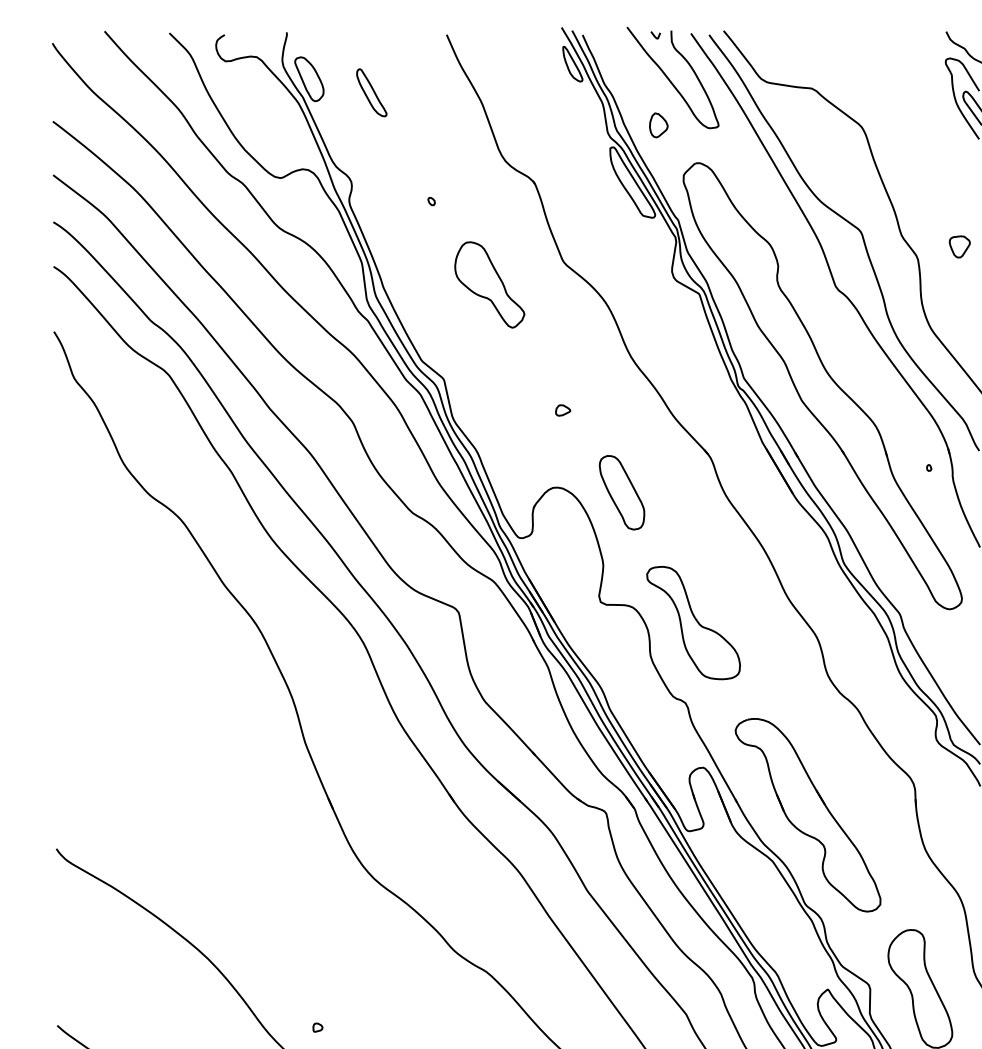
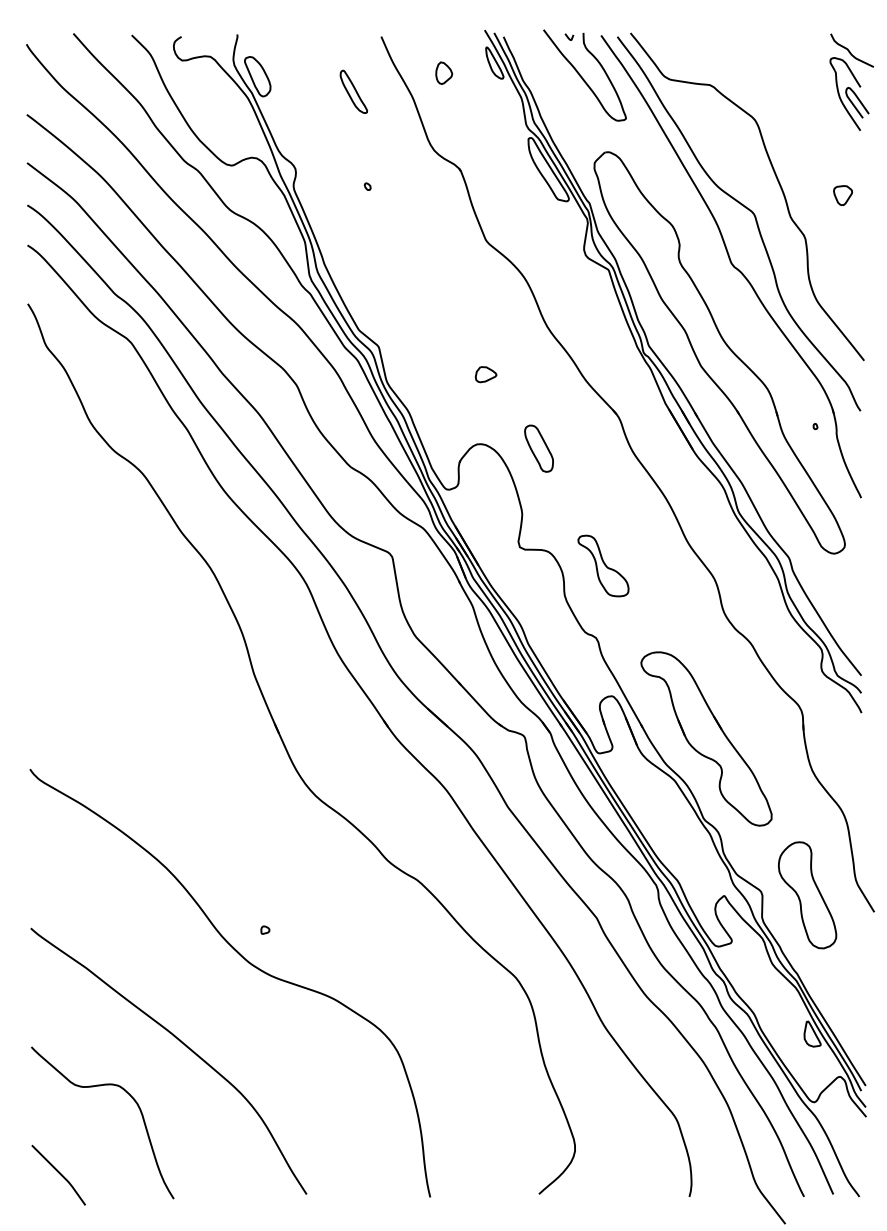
part: (371, 92) -> (353, 91), moved
part: (659, 124) -> (444, 72), moved
part: (959, 246) -> (842, 195), moved
part: (490, 284) -> (420, 261), removed
part: (562, 410) -> (485, 374), size x1.6
part: (621, 492) -> (538, 448), size x0.7
part: (693, 622) -> (603, 565), size x0.6

